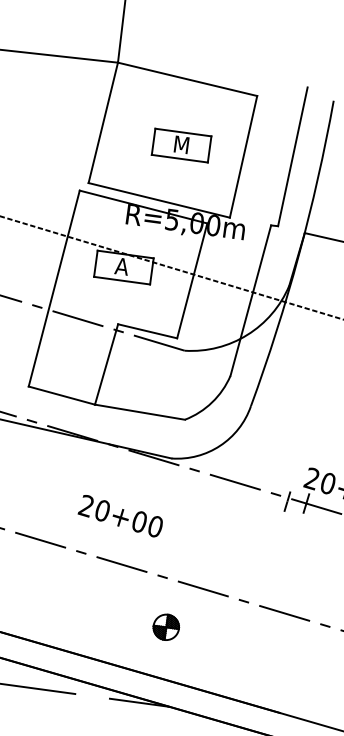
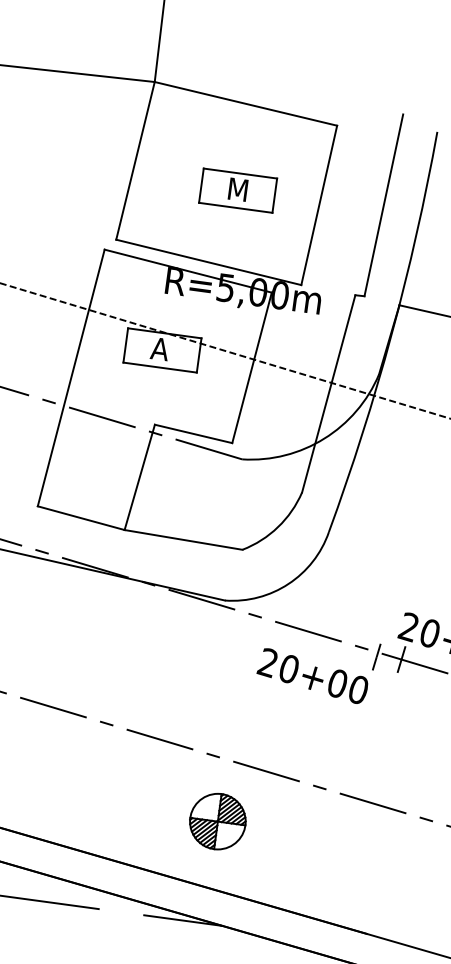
text: (119, 516) -> (311, 676), moved
part: (166, 627) -> (218, 821), size x1.67

